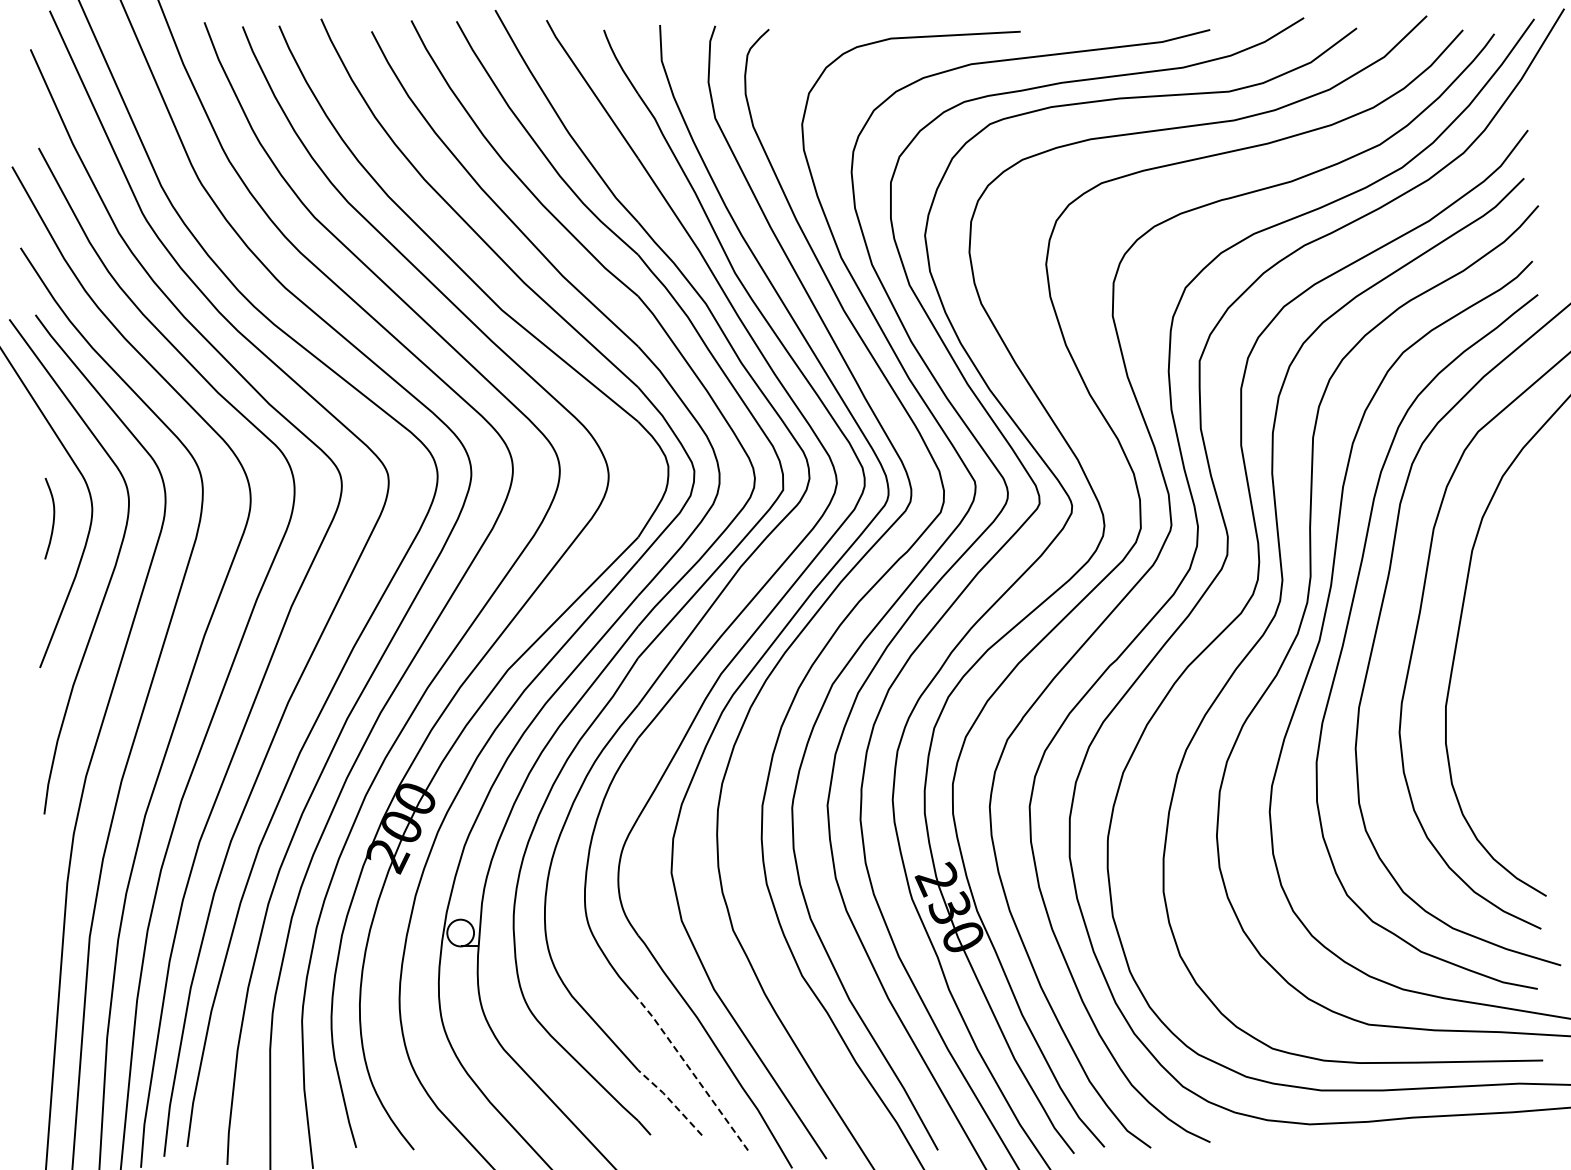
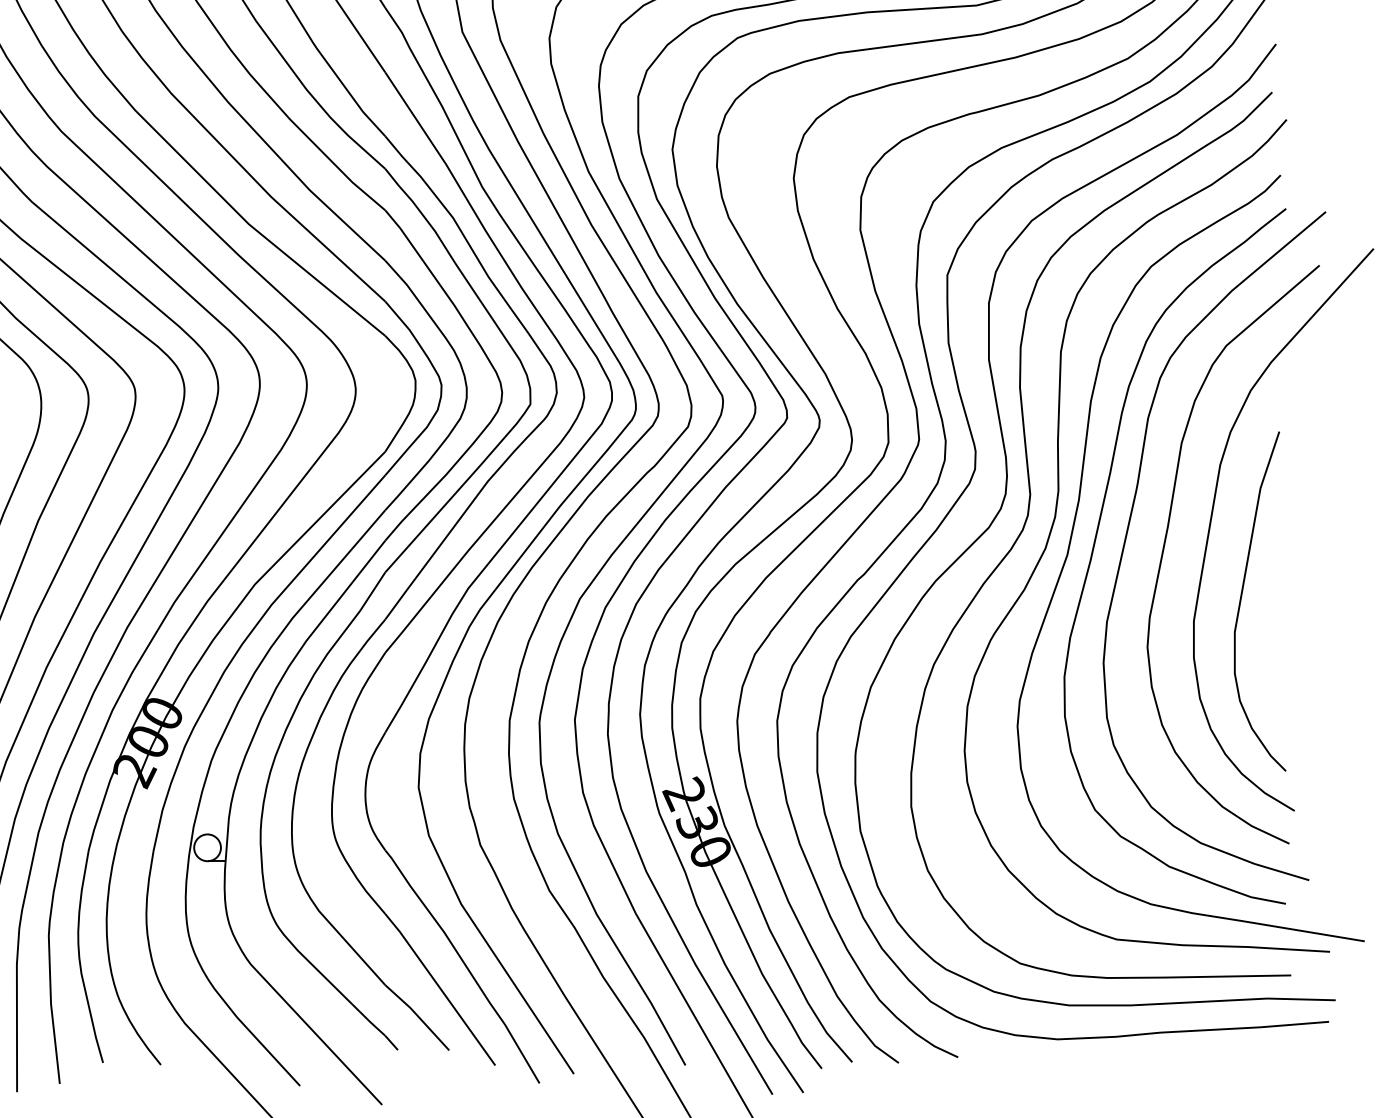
curve: (1494, 681) -> (1242, 596), added
line: (693, 1073) -> (440, 988), dashed -> solid
line: (670, 1100) -> (417, 1015), dashed -> solid

